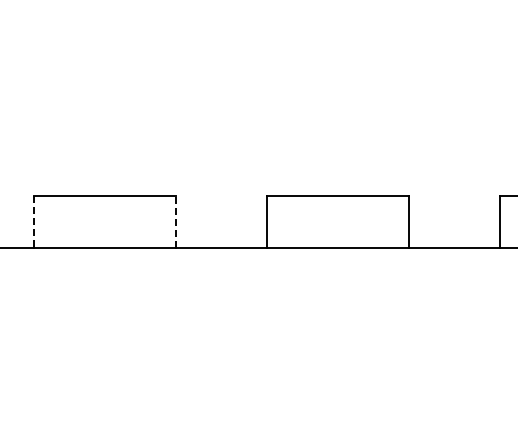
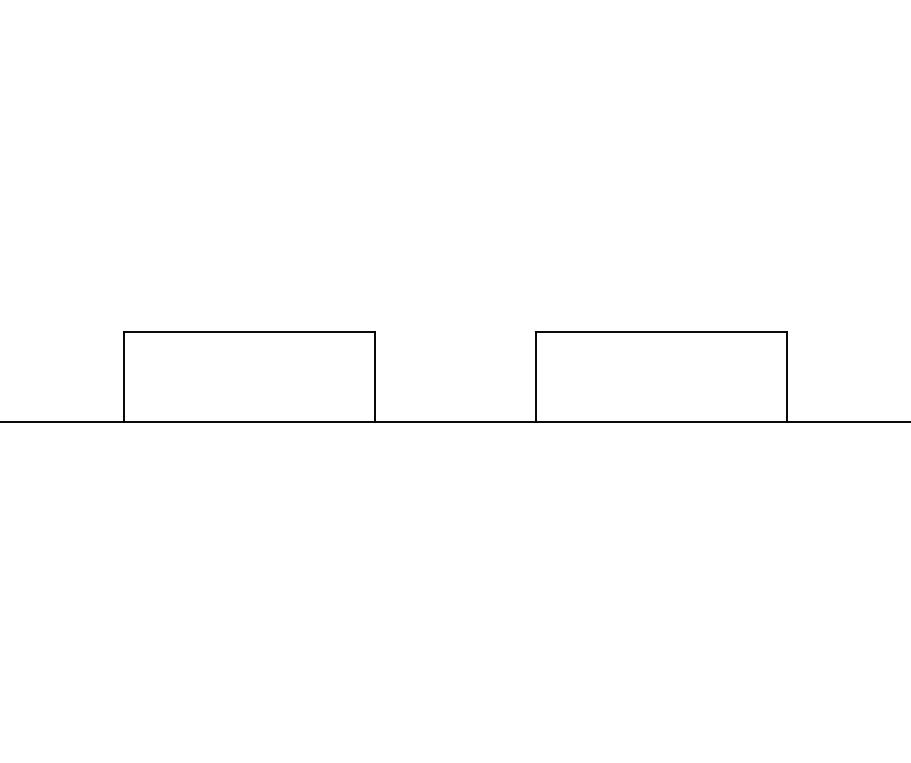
line: (33, 222) -> (123, 378), dashed -> solid
line: (176, 222) -> (375, 378), dashed -> solid

